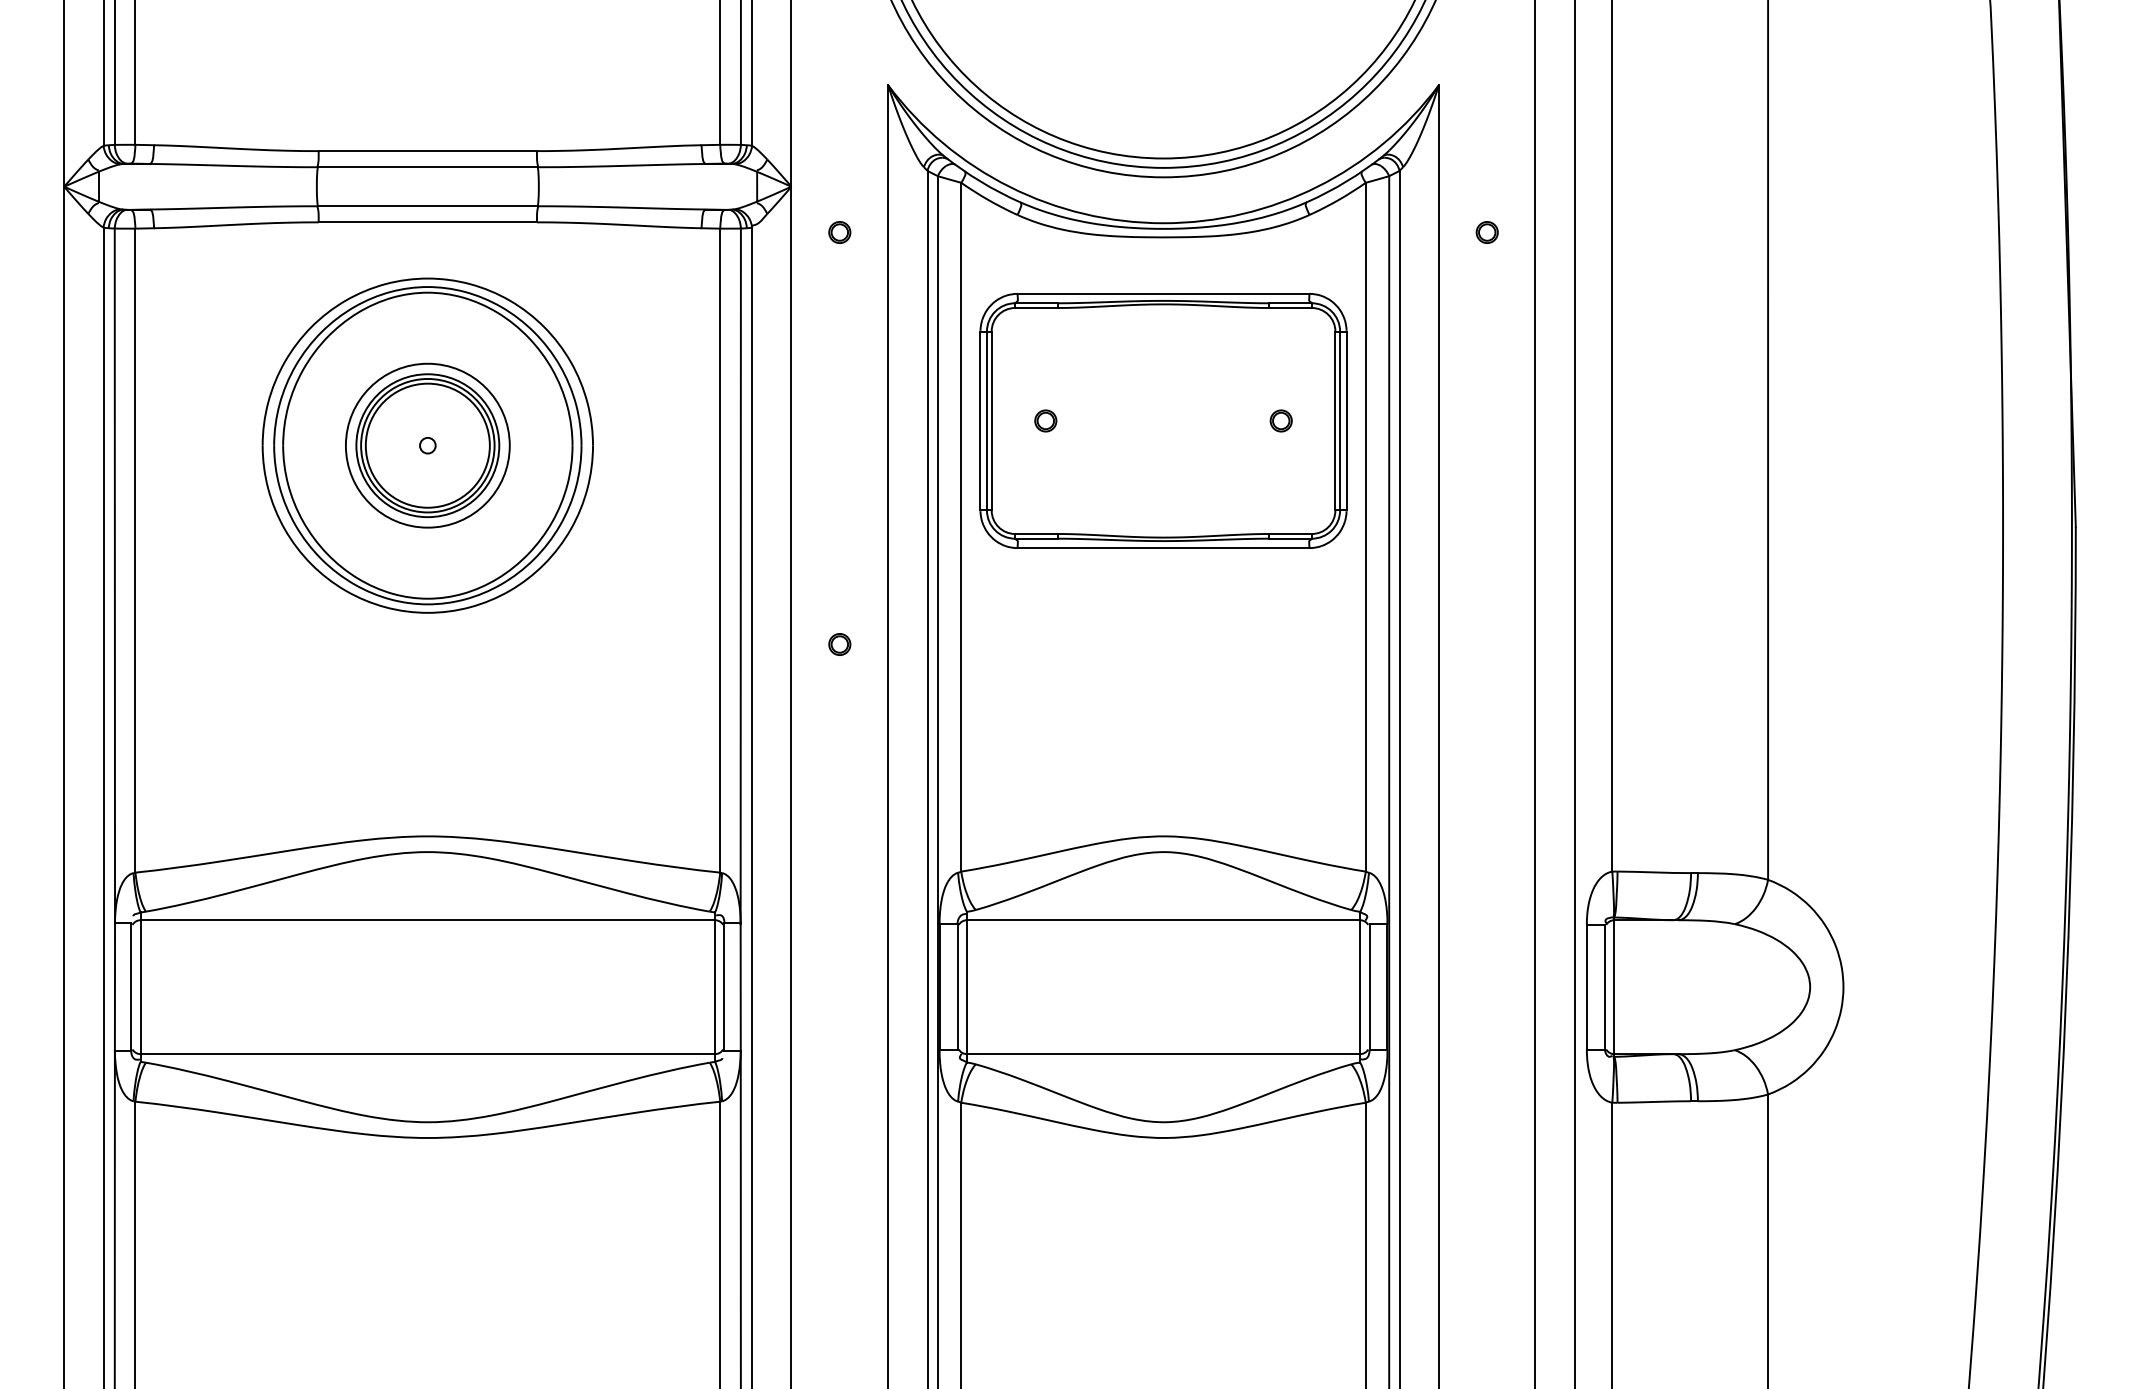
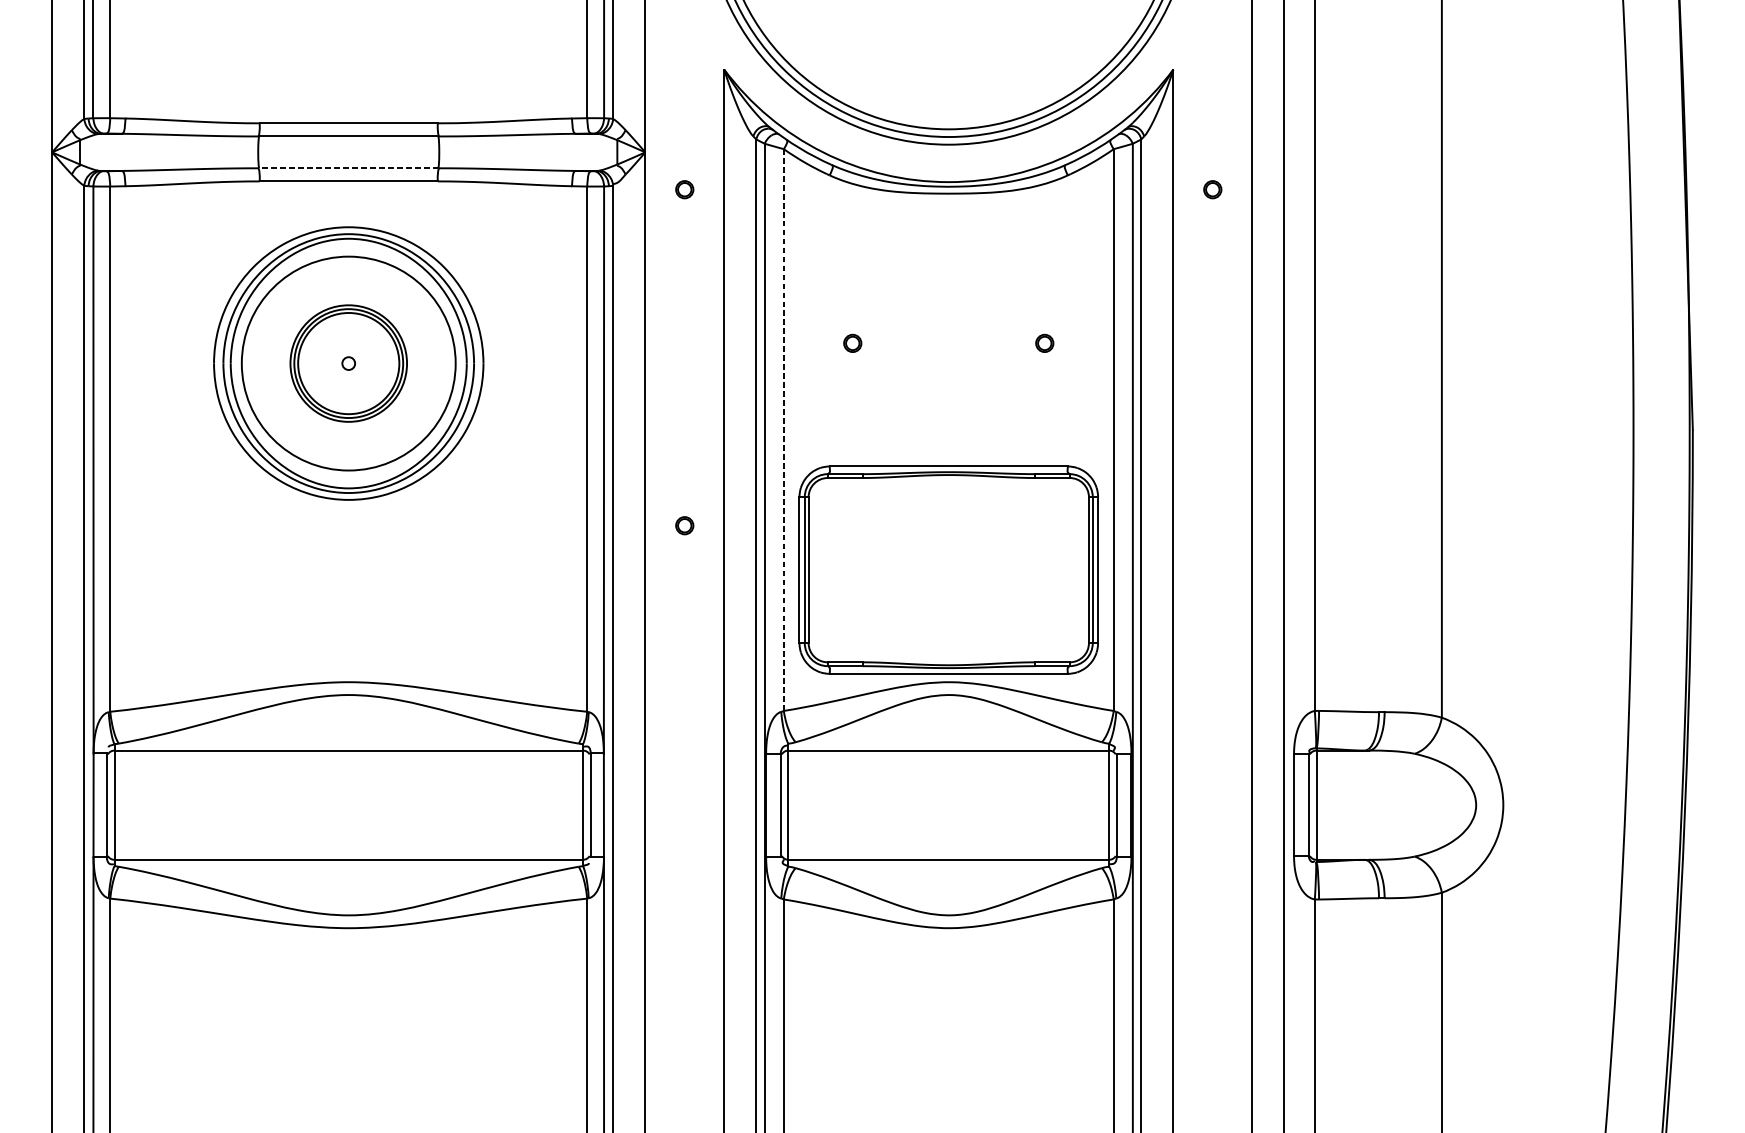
line: (427, 206) -> (348, 168), solid -> dashed
part: (1163, 420) -> (948, 569), moved
circle: (427, 445) -> (348, 363), size x1.6
line: (961, 526) -> (784, 429), solid -> dashed

